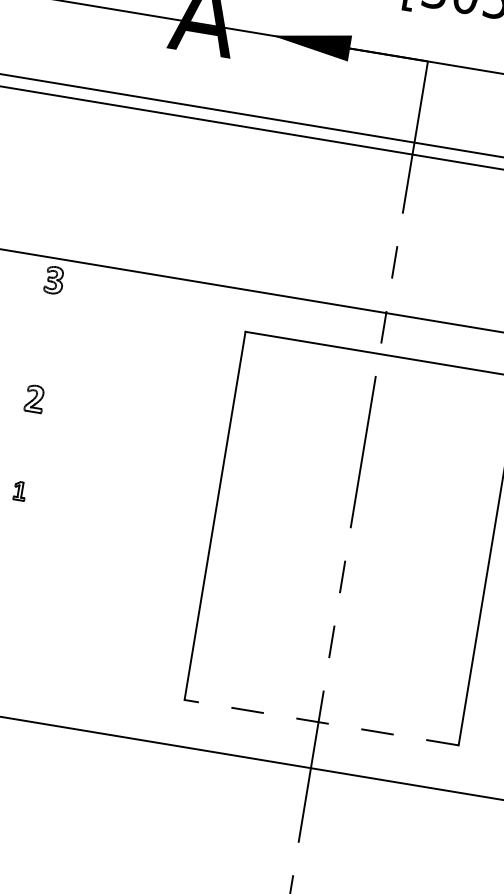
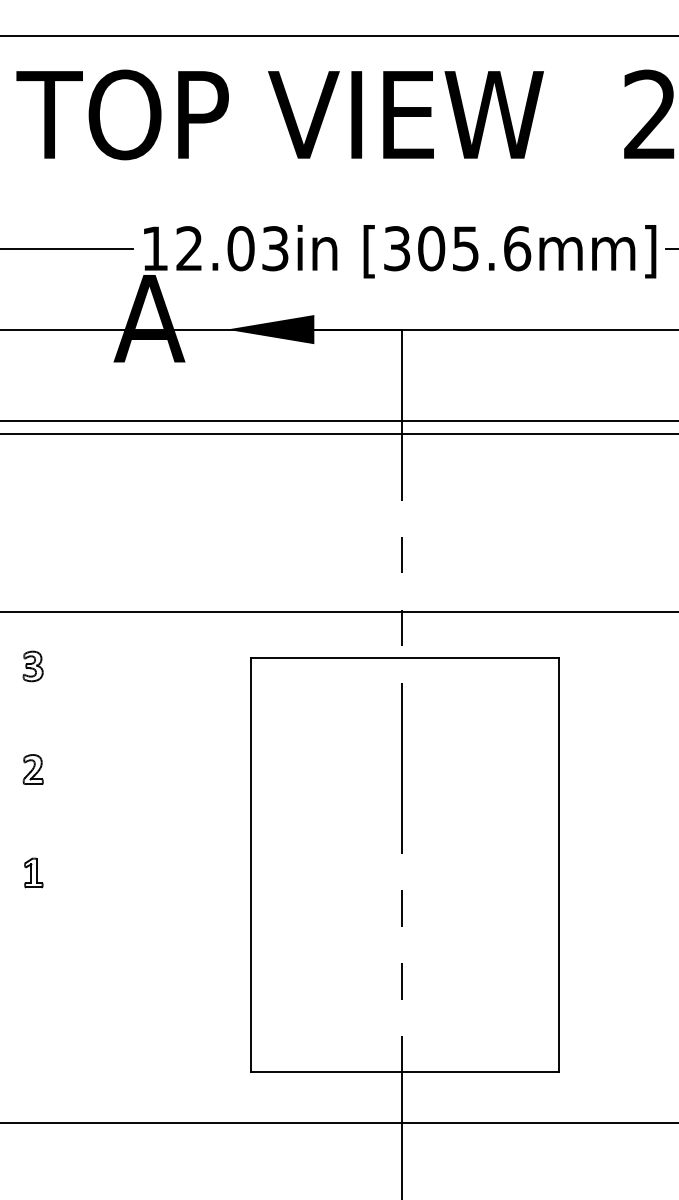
part: (53, 280) -> (32, 666), moved
part: (19, 490) -> (33, 872), size x1.43
line: (321, 722) -> (405, 1071), dashed -> solid

